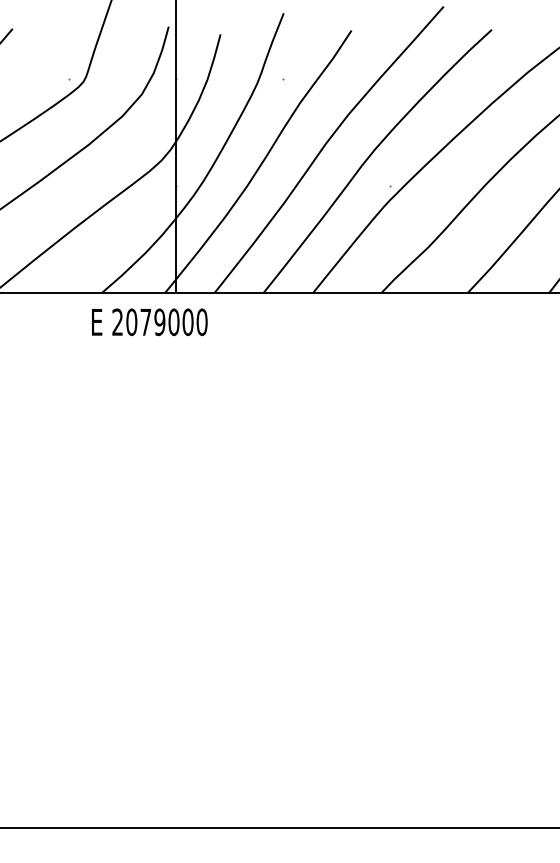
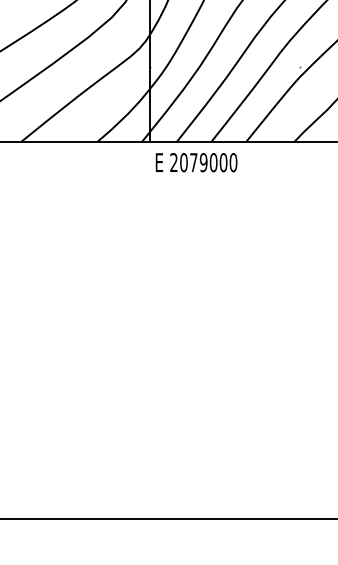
text: (149, 322) -> (196, 162), moved

